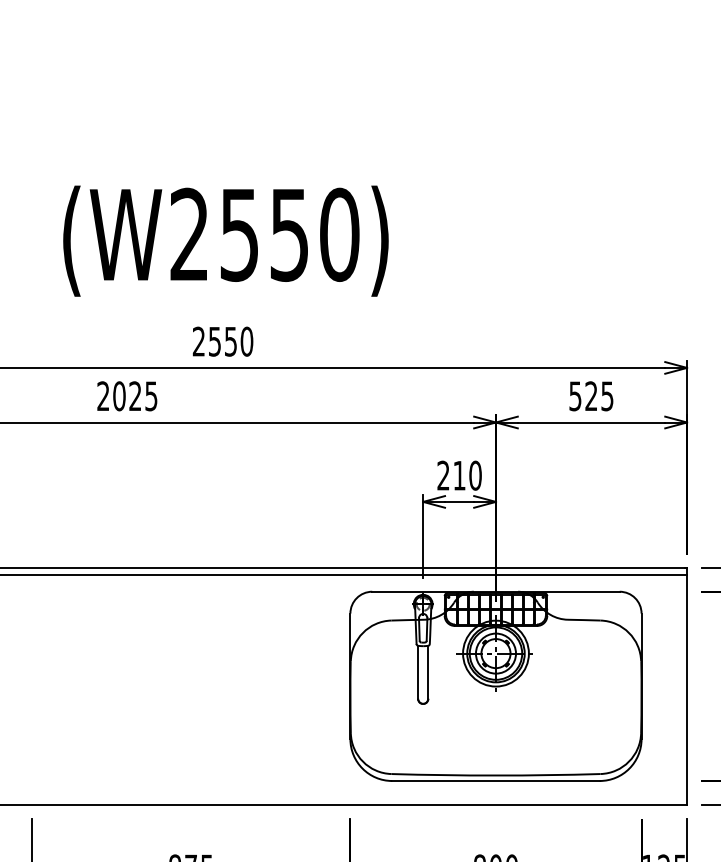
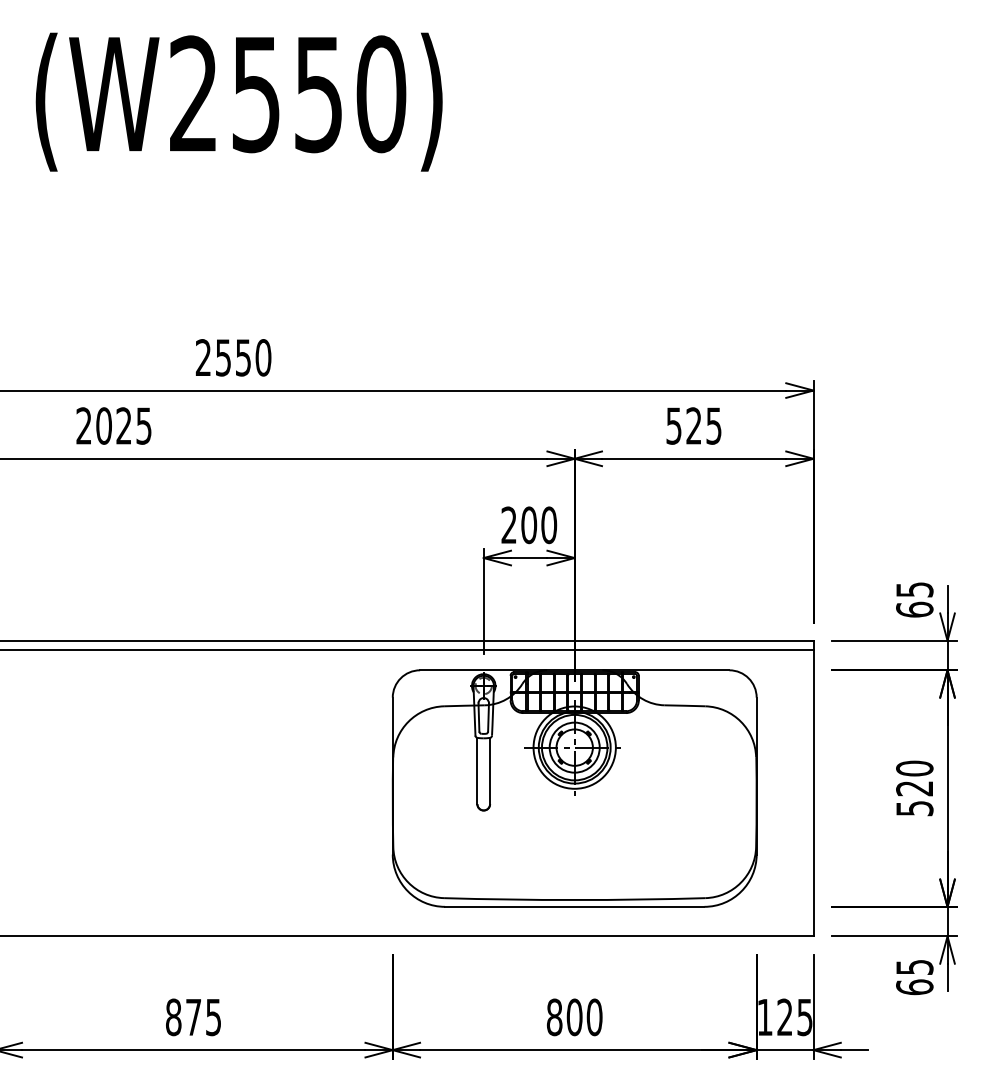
text: (225, 240) -> (238, 101), moved
text: (459, 475) -> (529, 525), 210 -> 200

